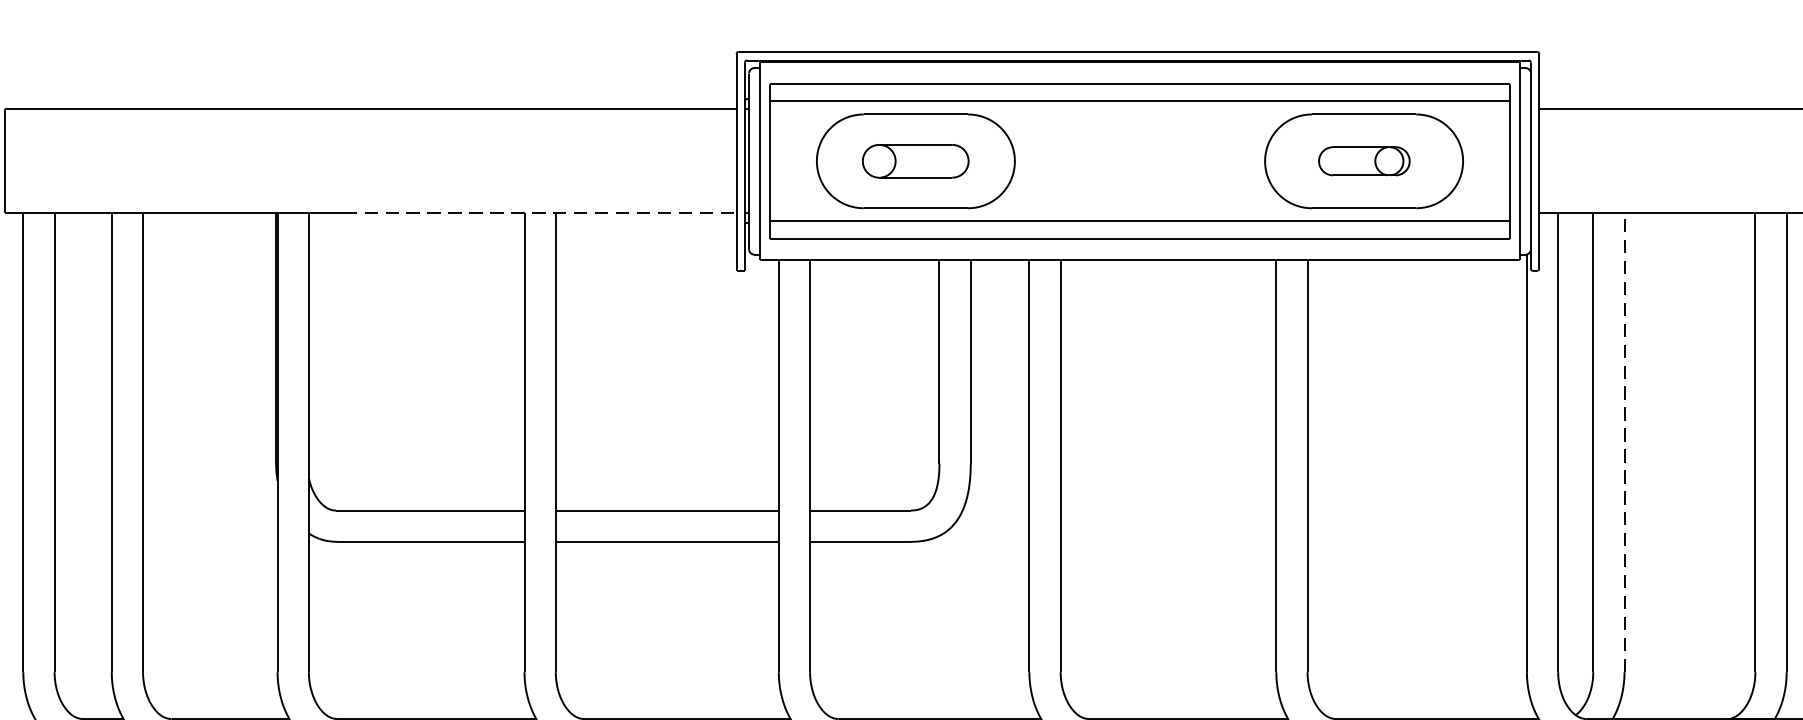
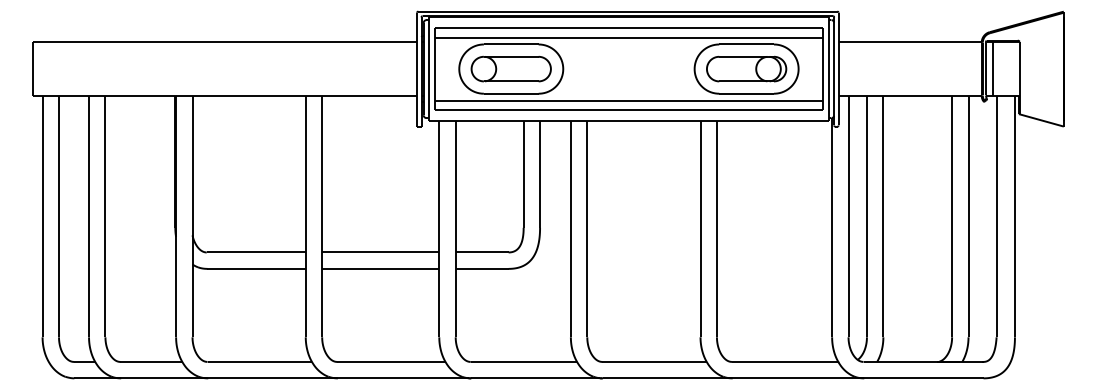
part: (914, 160) -> (510, 68), size x1.43
part: (1363, 160) -> (746, 68), size x1.67
line: (541, 213) -> (314, 96), dashed -> solid
line: (1624, 442) -> (883, 216), dashed -> solid

